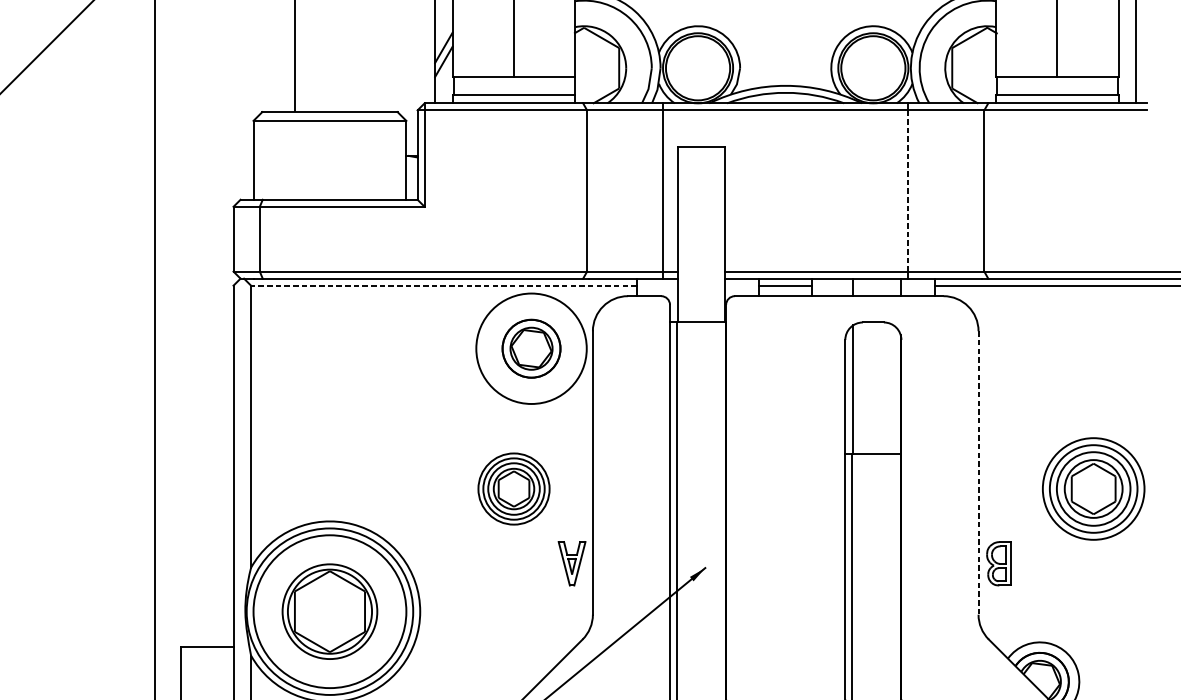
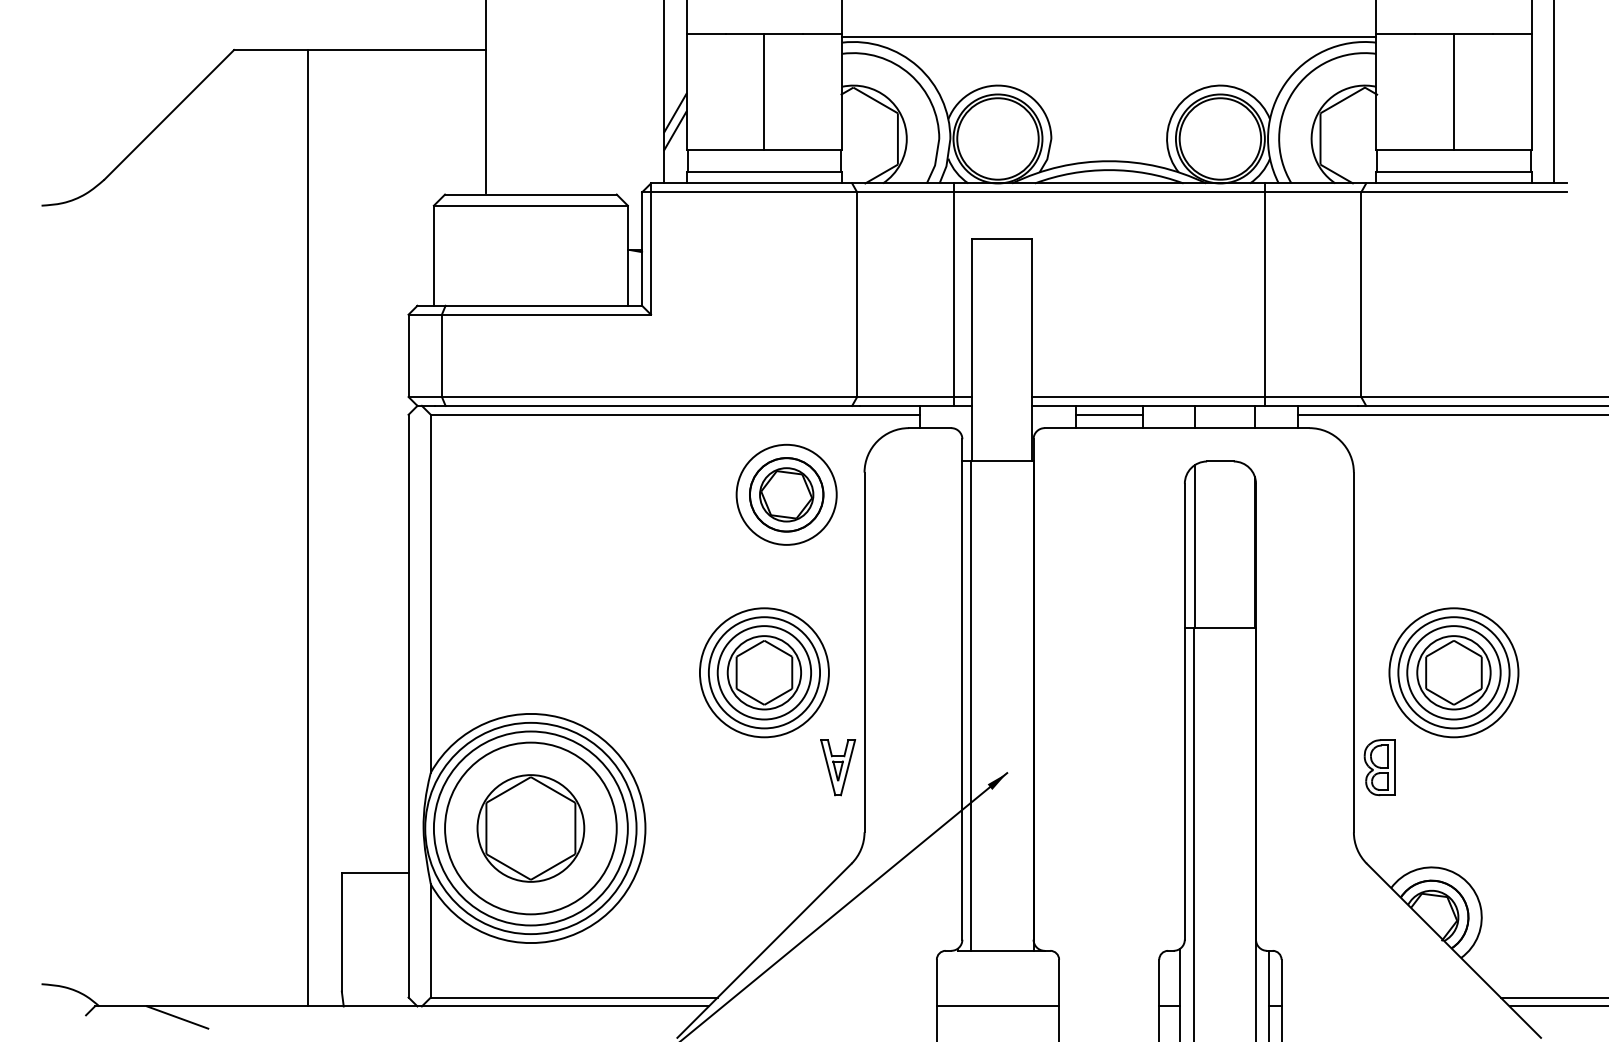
line: (908, 191) -> (1264, 295), dashed -> solid
line: (443, 285) -> (675, 414), dashed -> solid
circle: (531, 348) -> (786, 494), size x0.71
line: (978, 473) -> (1353, 652), dashed -> solid
part: (514, 488) -> (764, 672), size x1.43
part: (1093, 488) -> (1453, 672), moved
circle: (329, 611) -> (530, 828), size x1.43

